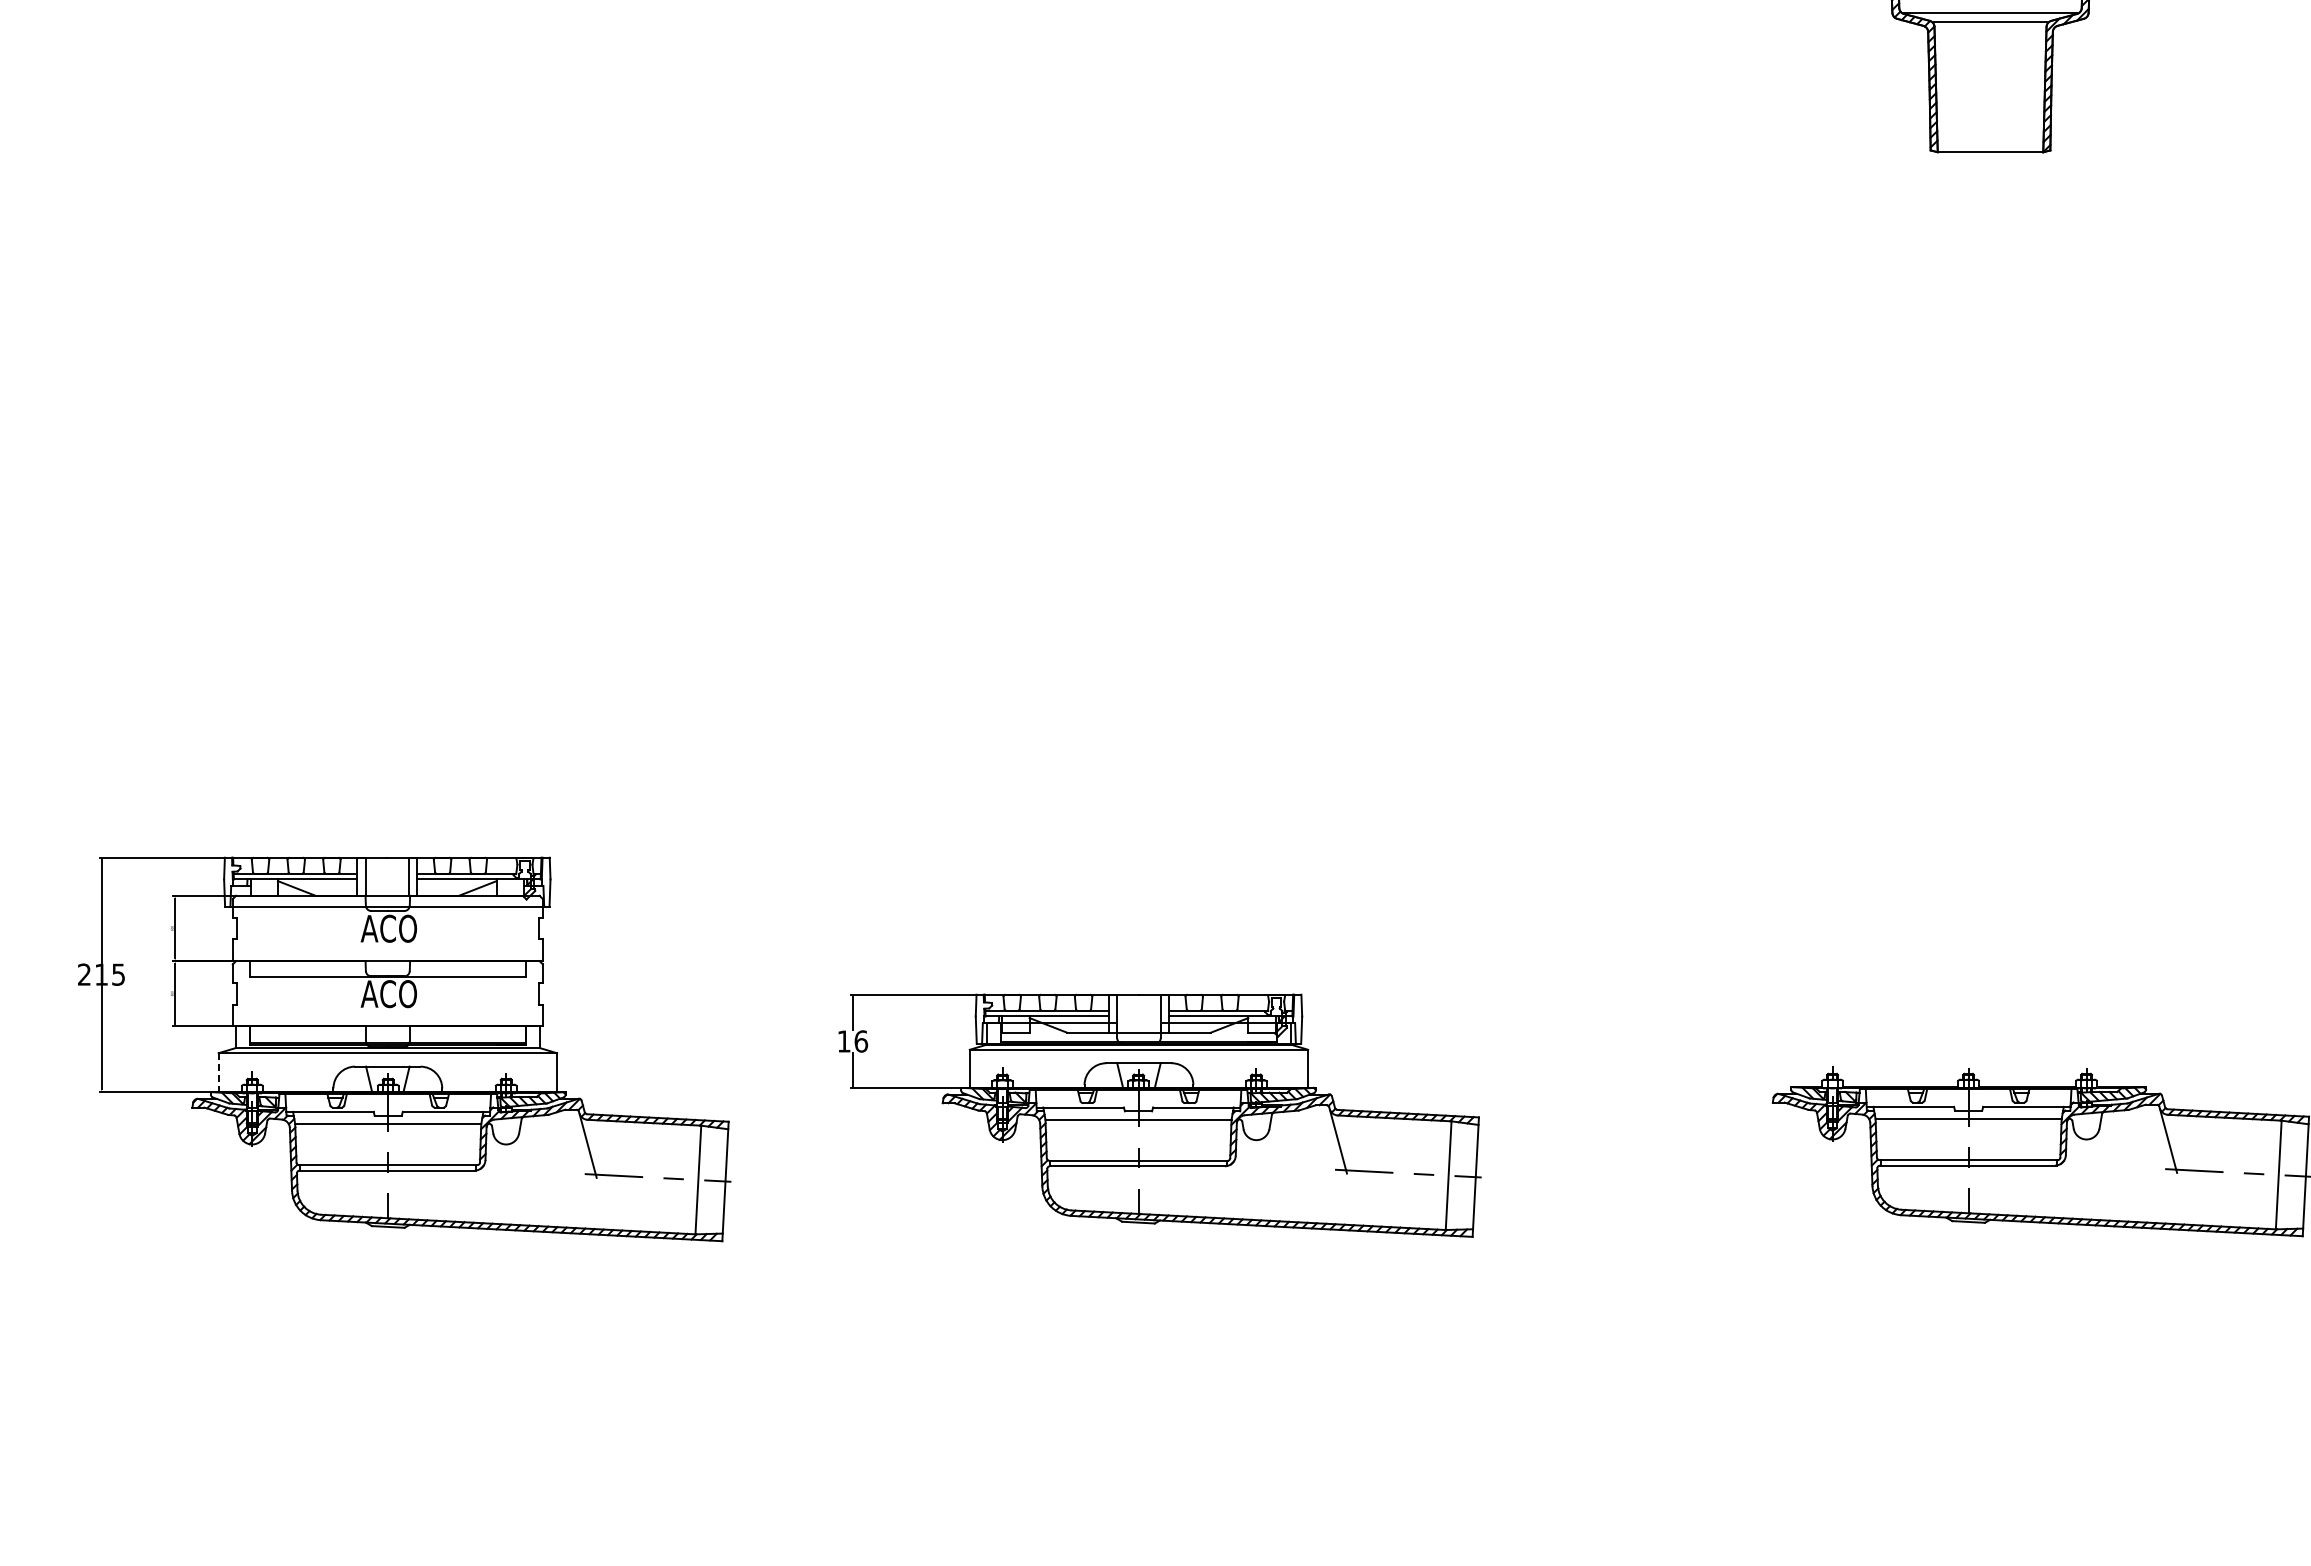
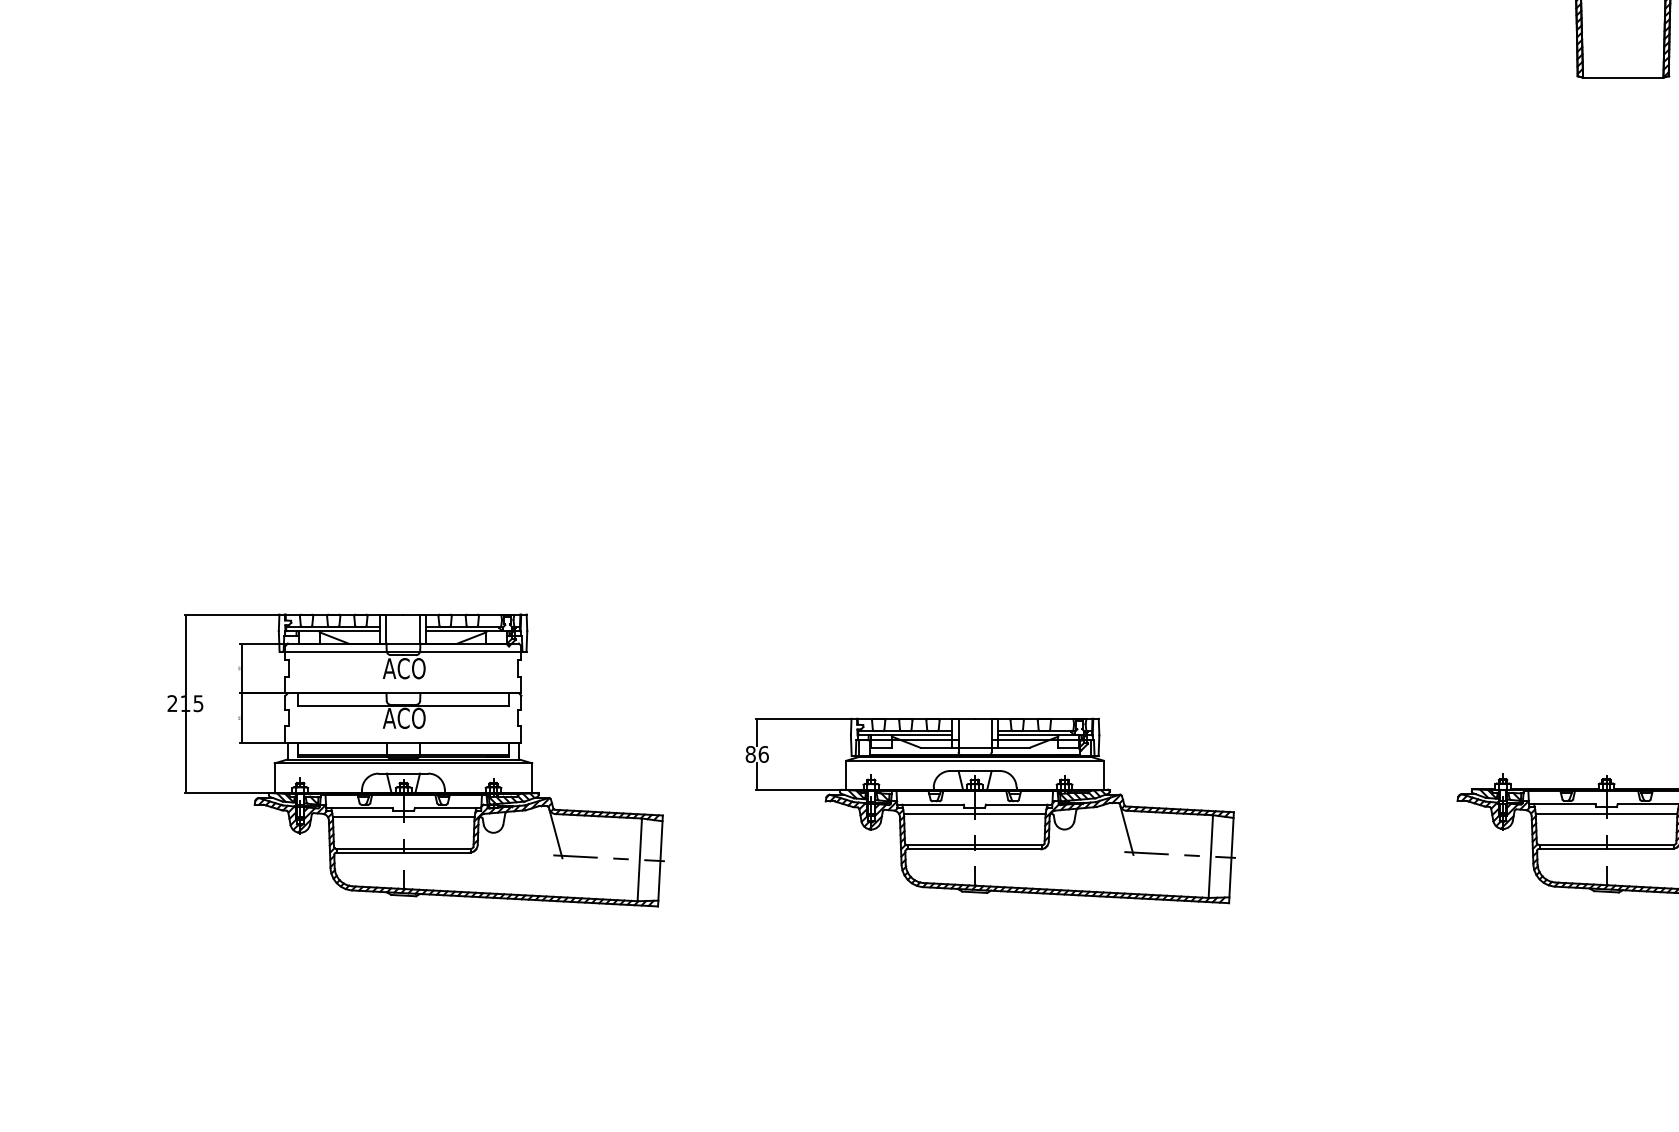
text: (843, 1041) -> (750, 754), 16 -> 86
line: (218, 1072) -> (274, 778), dashed -> solid

